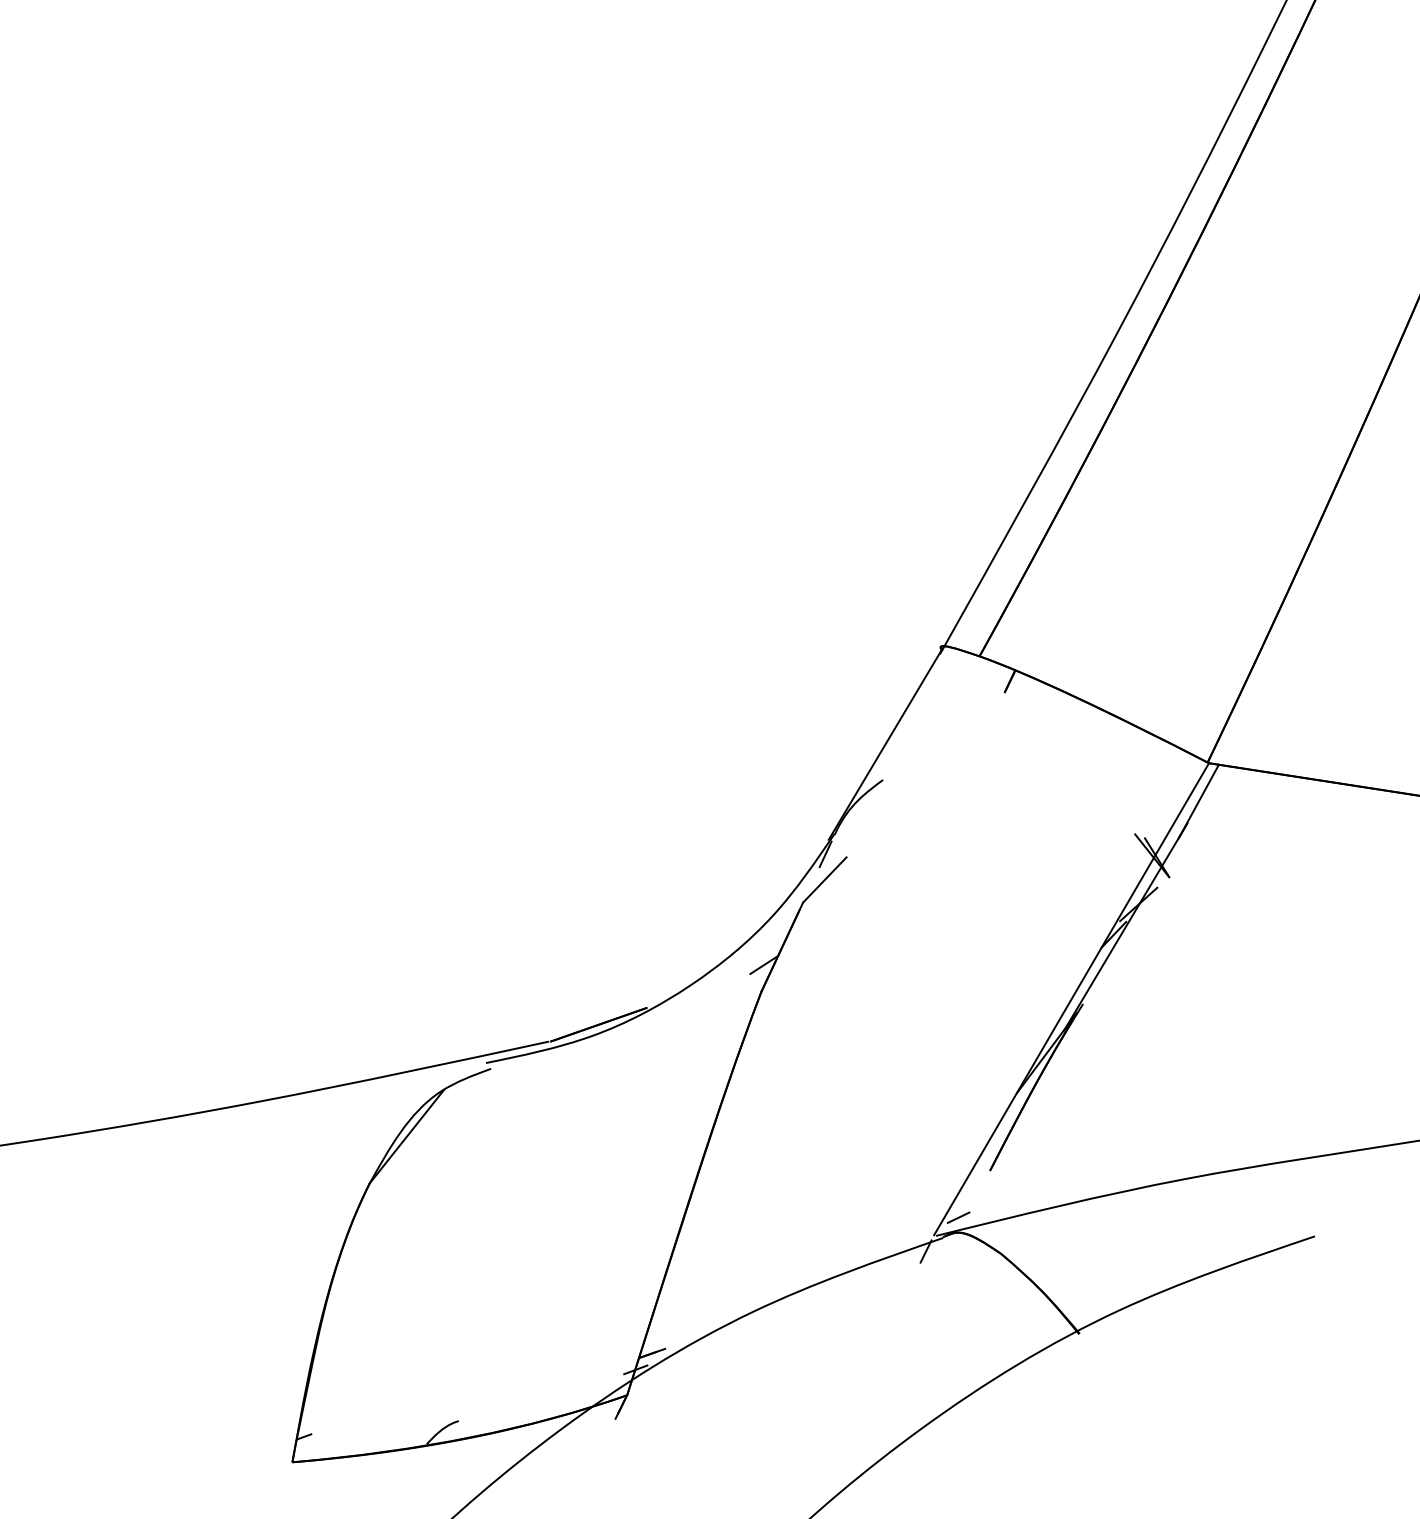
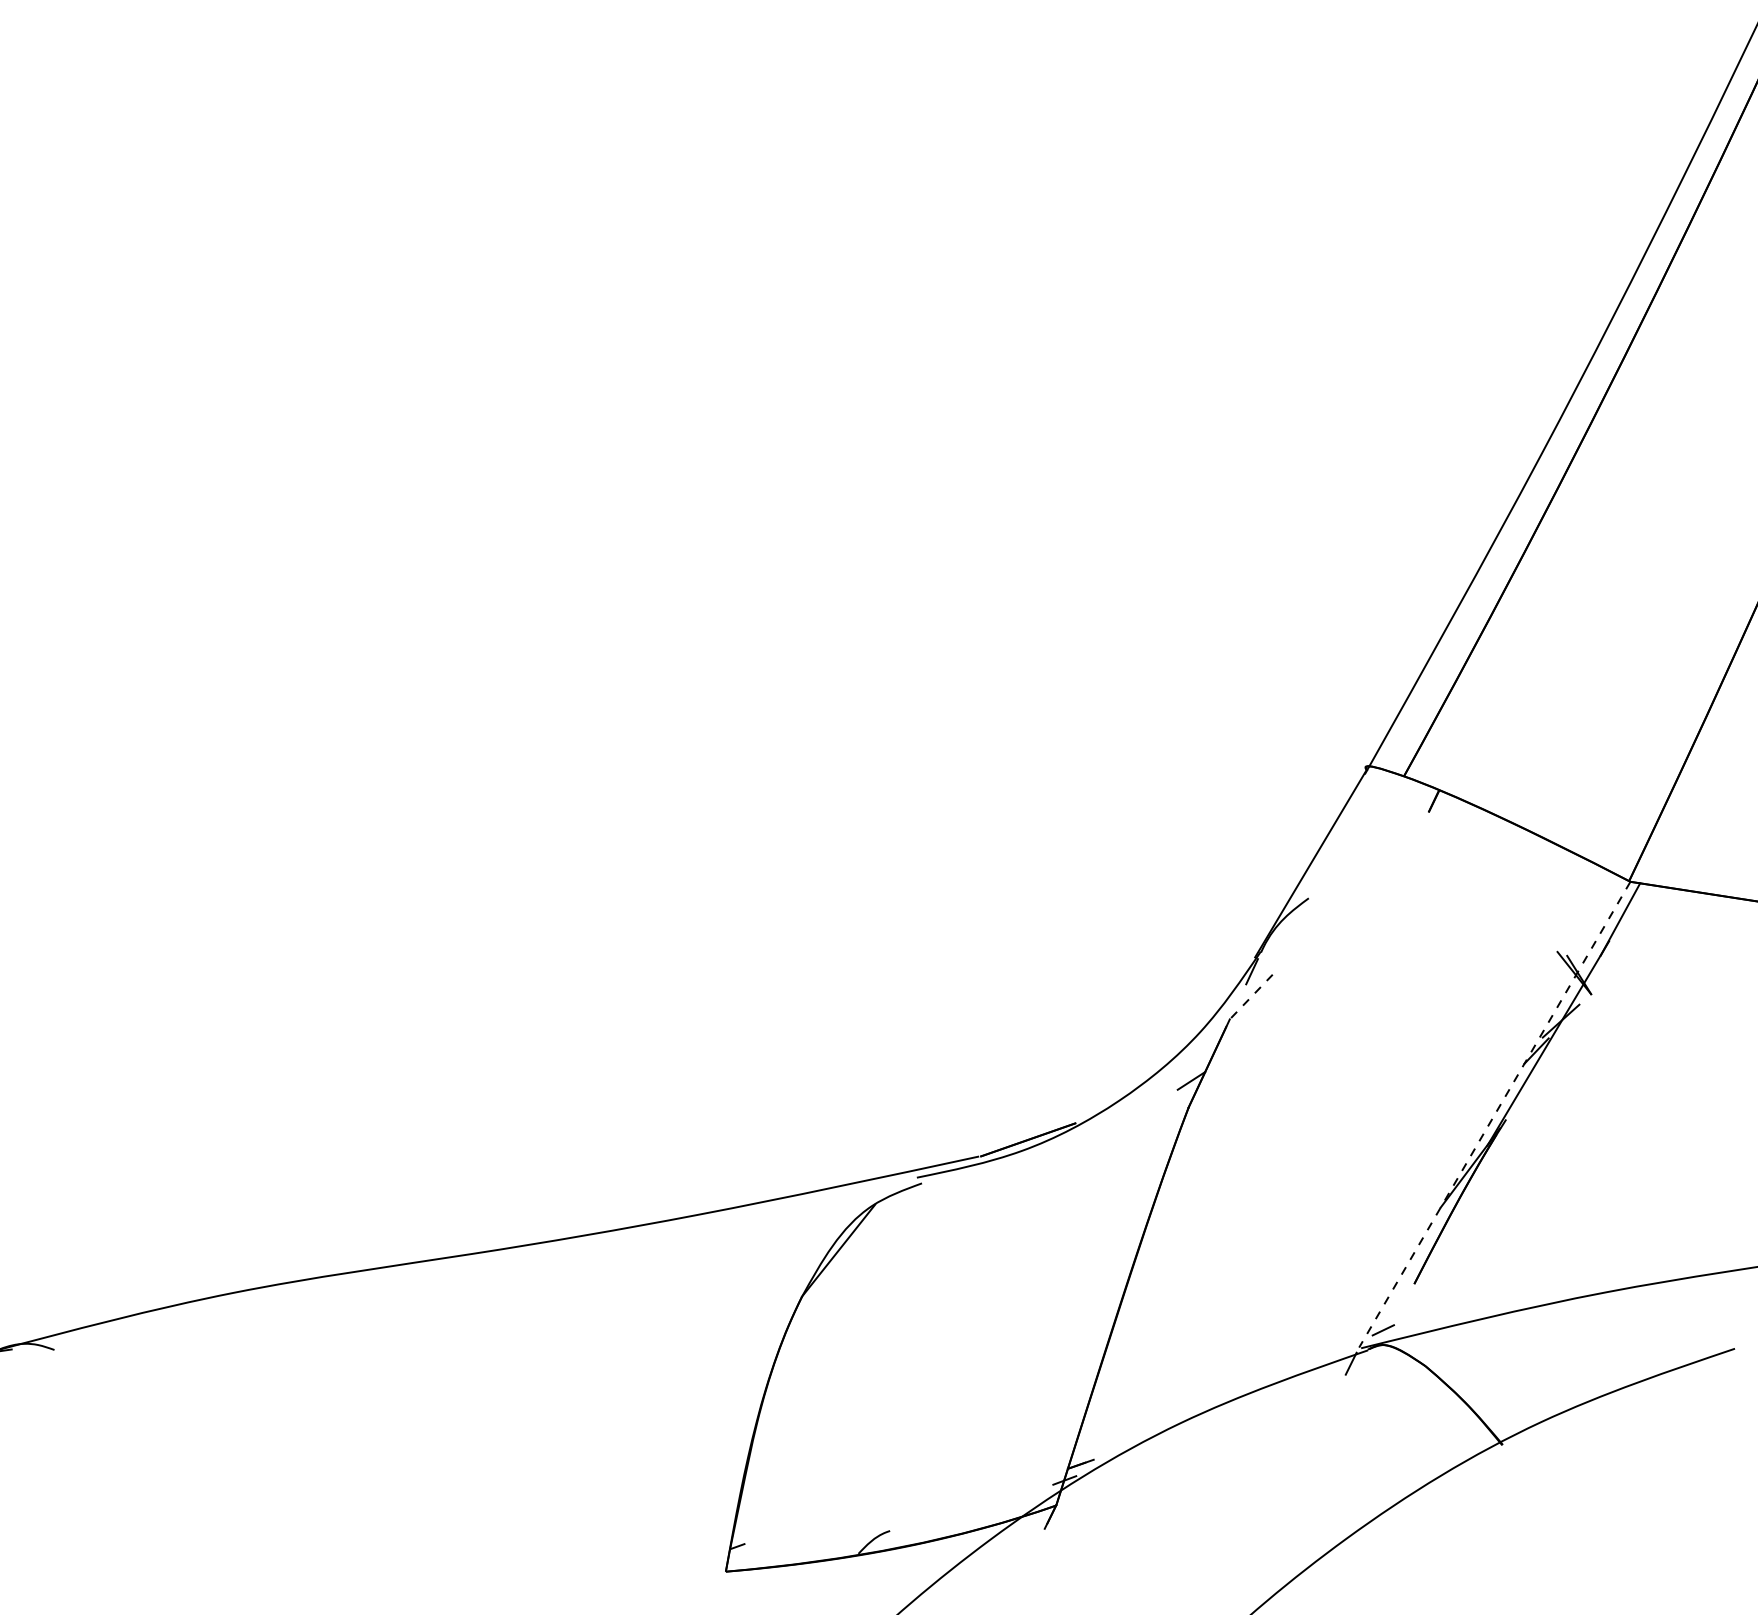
line: (825, 880) -> (1251, 997), solid -> dashed
line: (1071, 999) -> (1494, 1114), solid -> dashed

